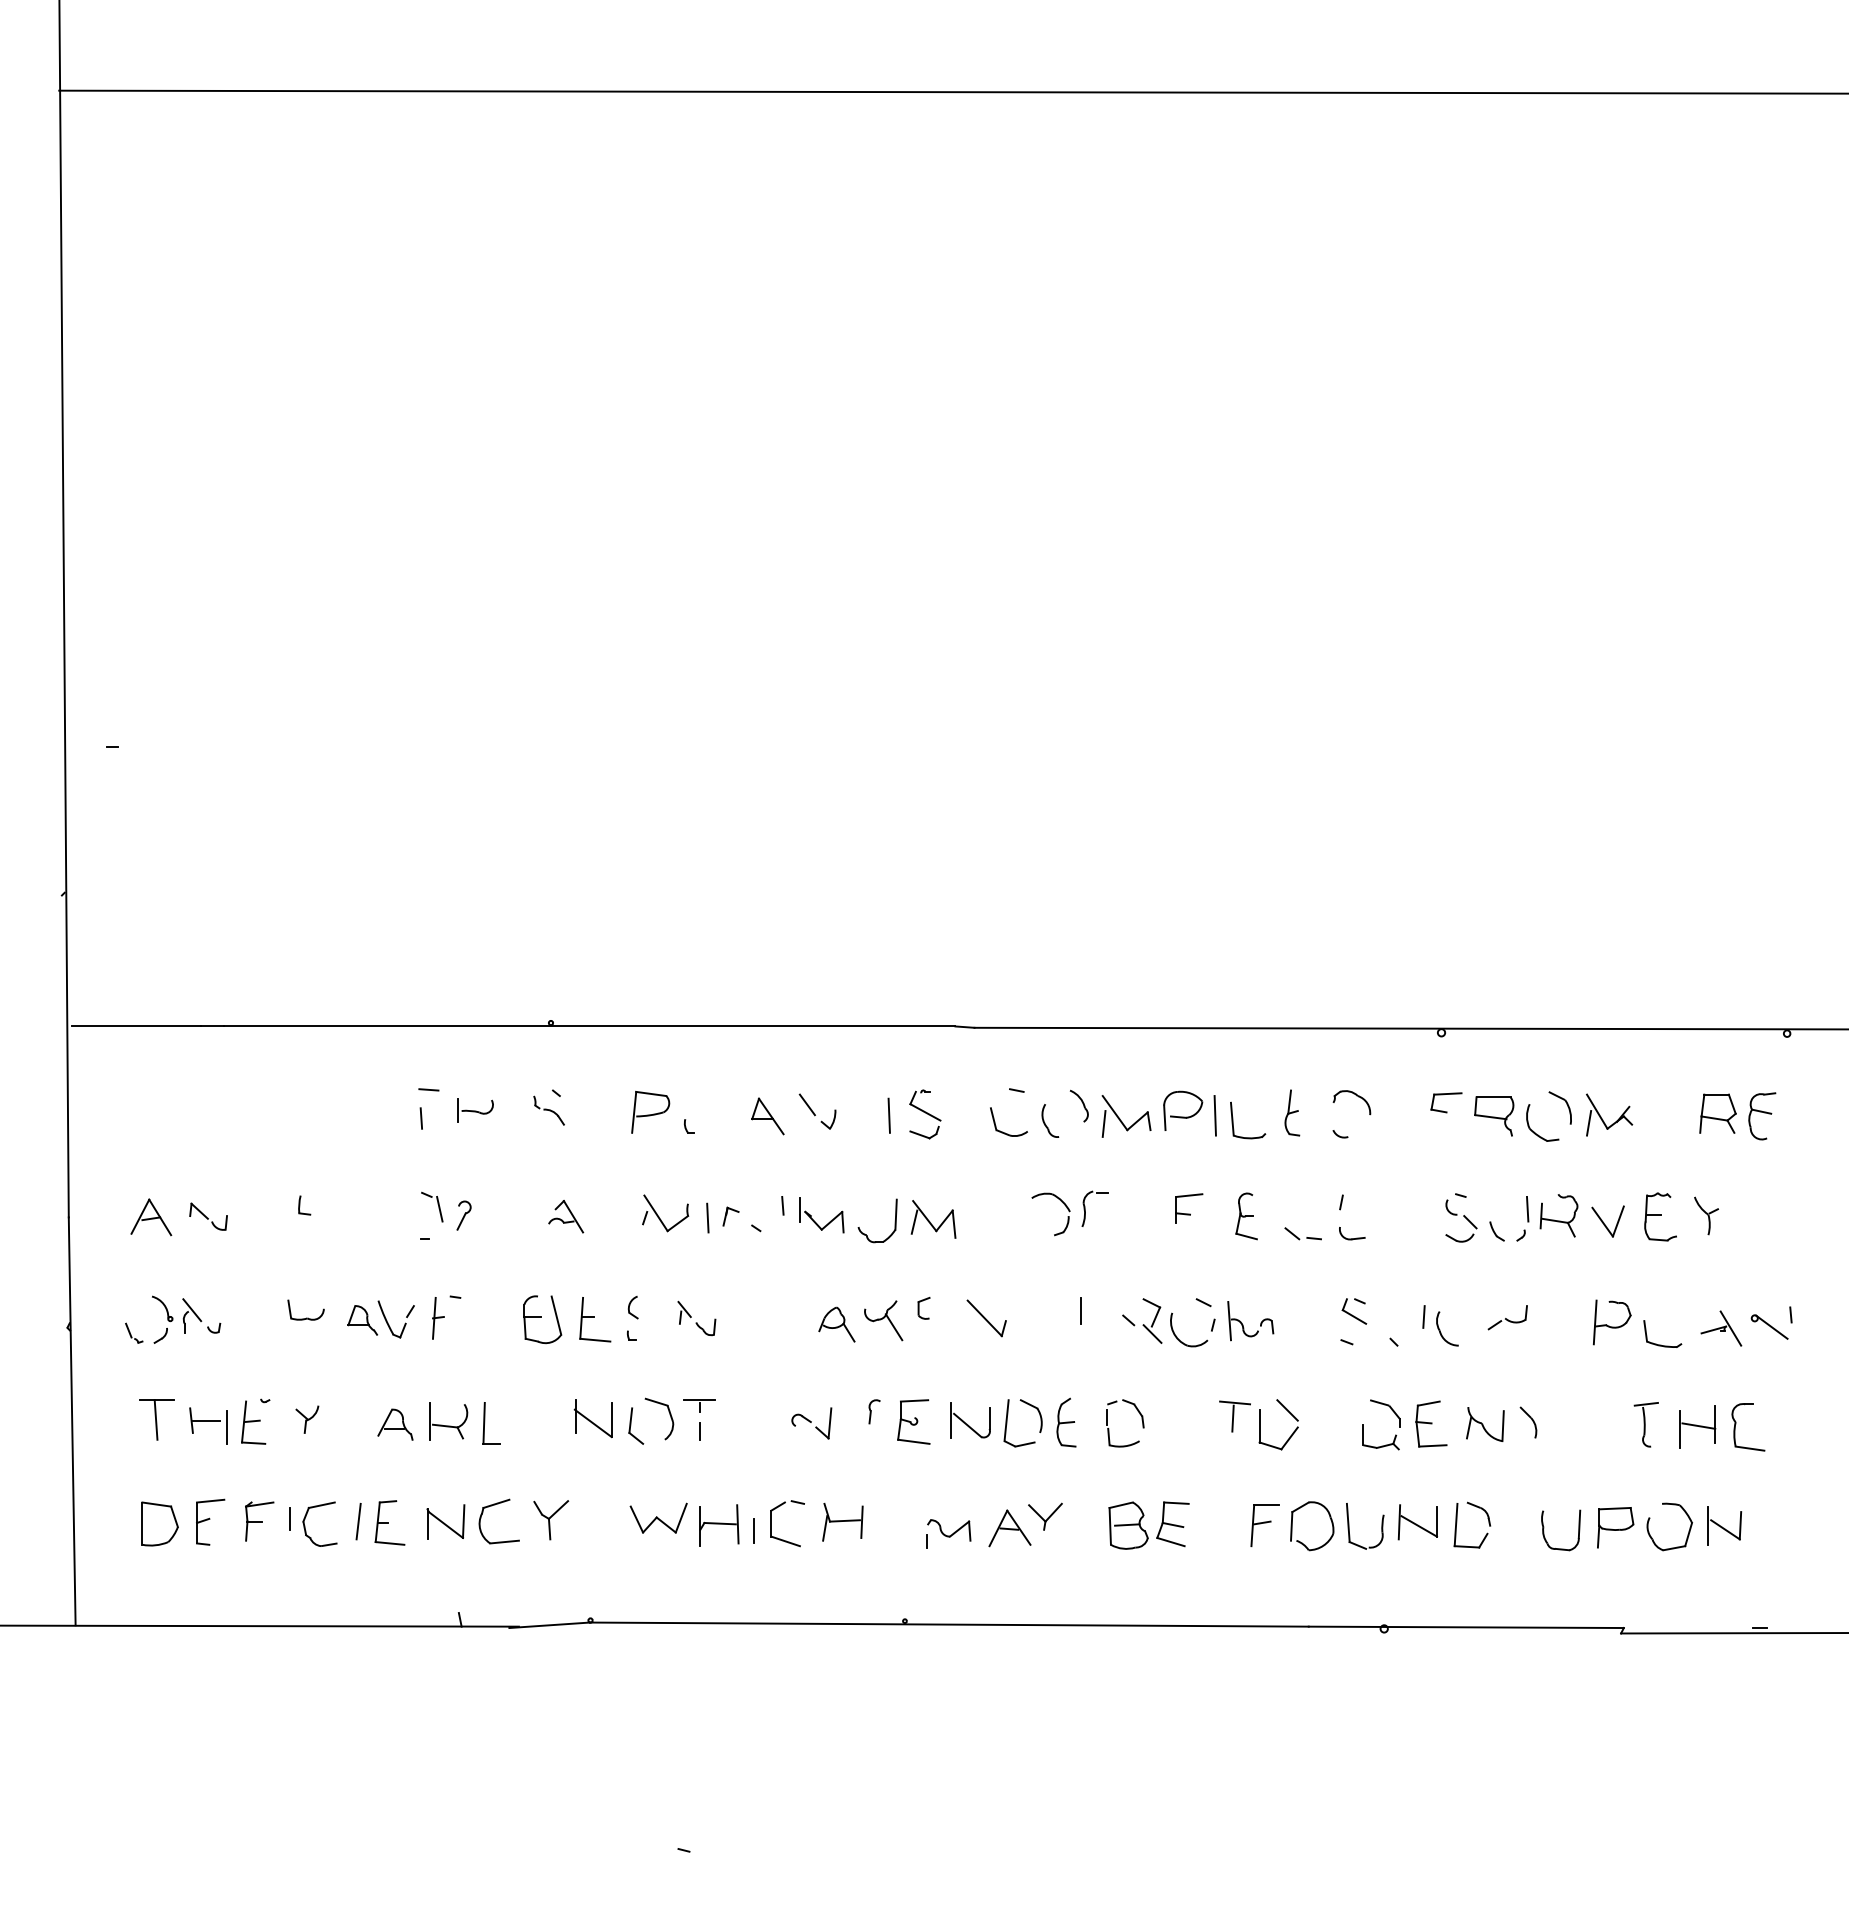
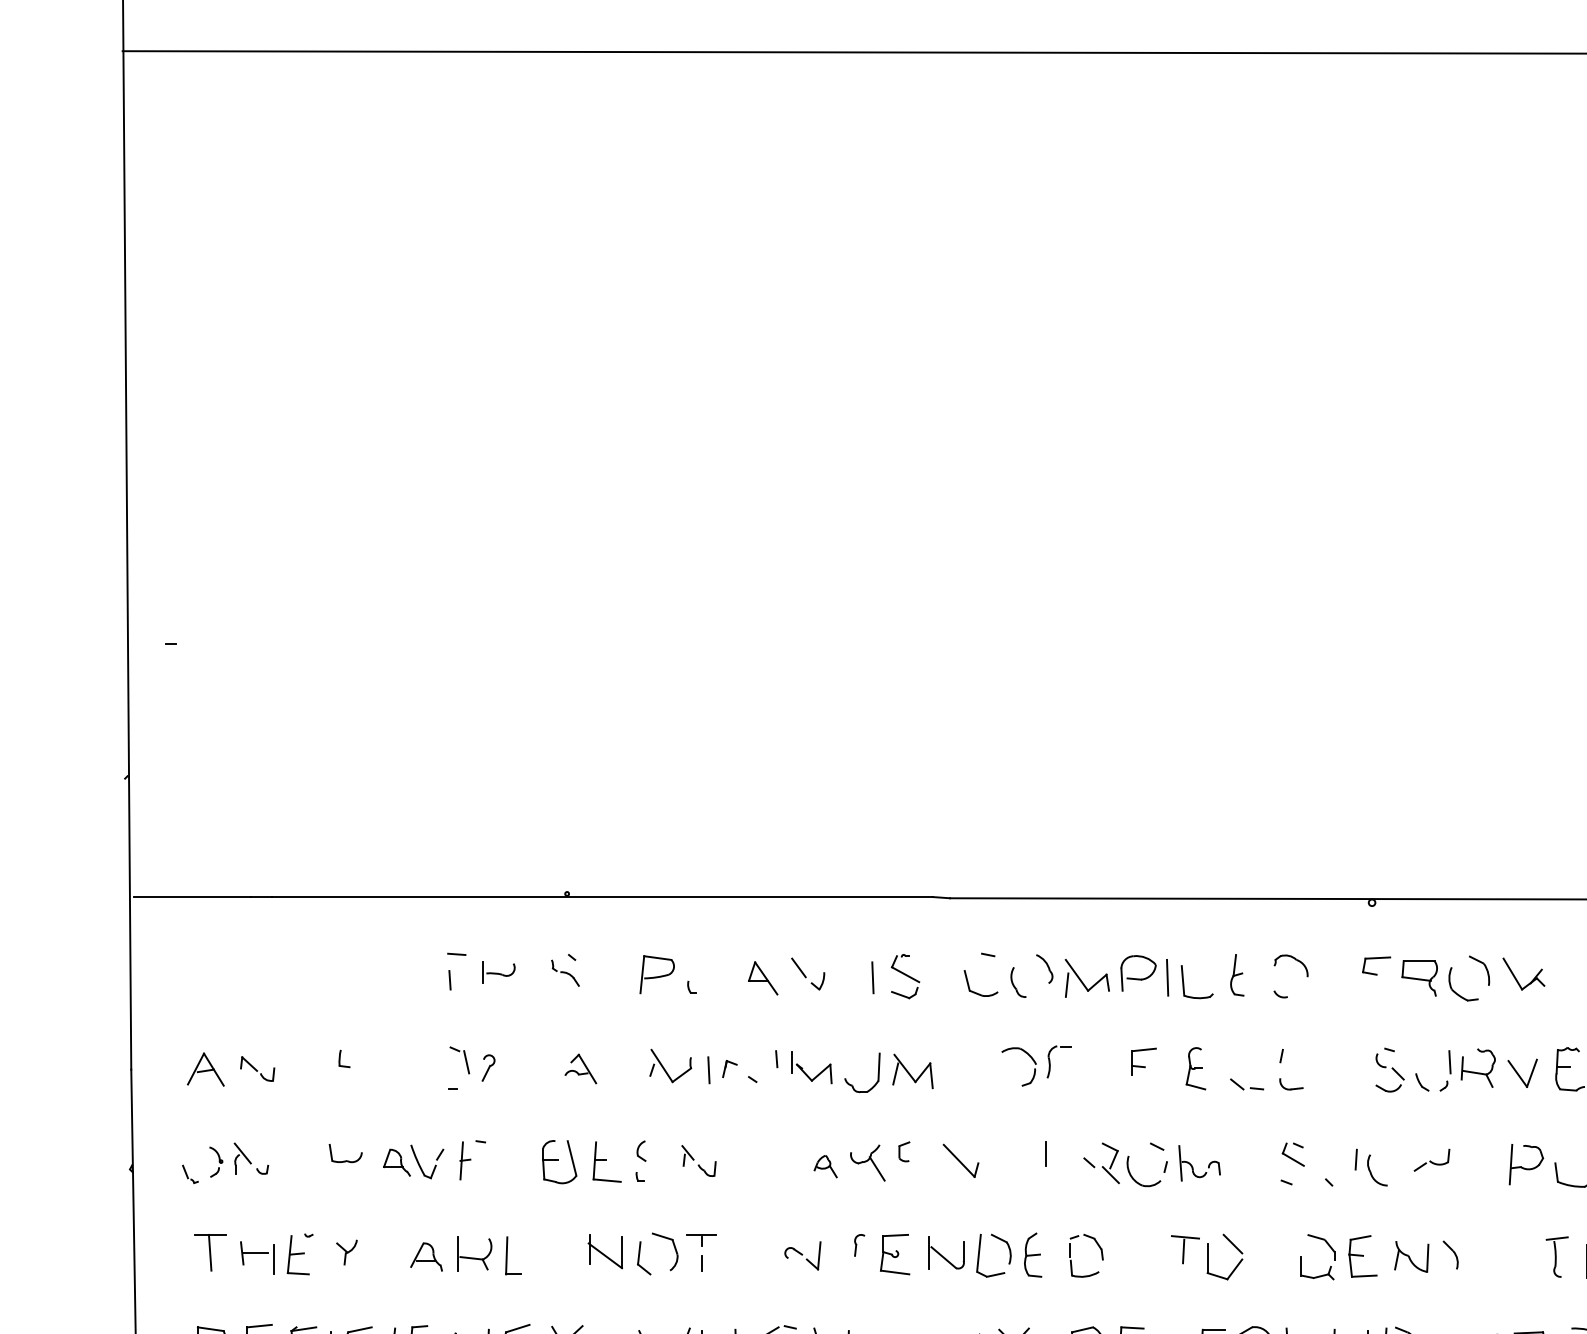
line: (1589, 1123) -> (1505, 984), removed
part: (162, 1319) -> (215, 1161), size x0.7
part: (836, 1324) -> (825, 1166), size x0.7

